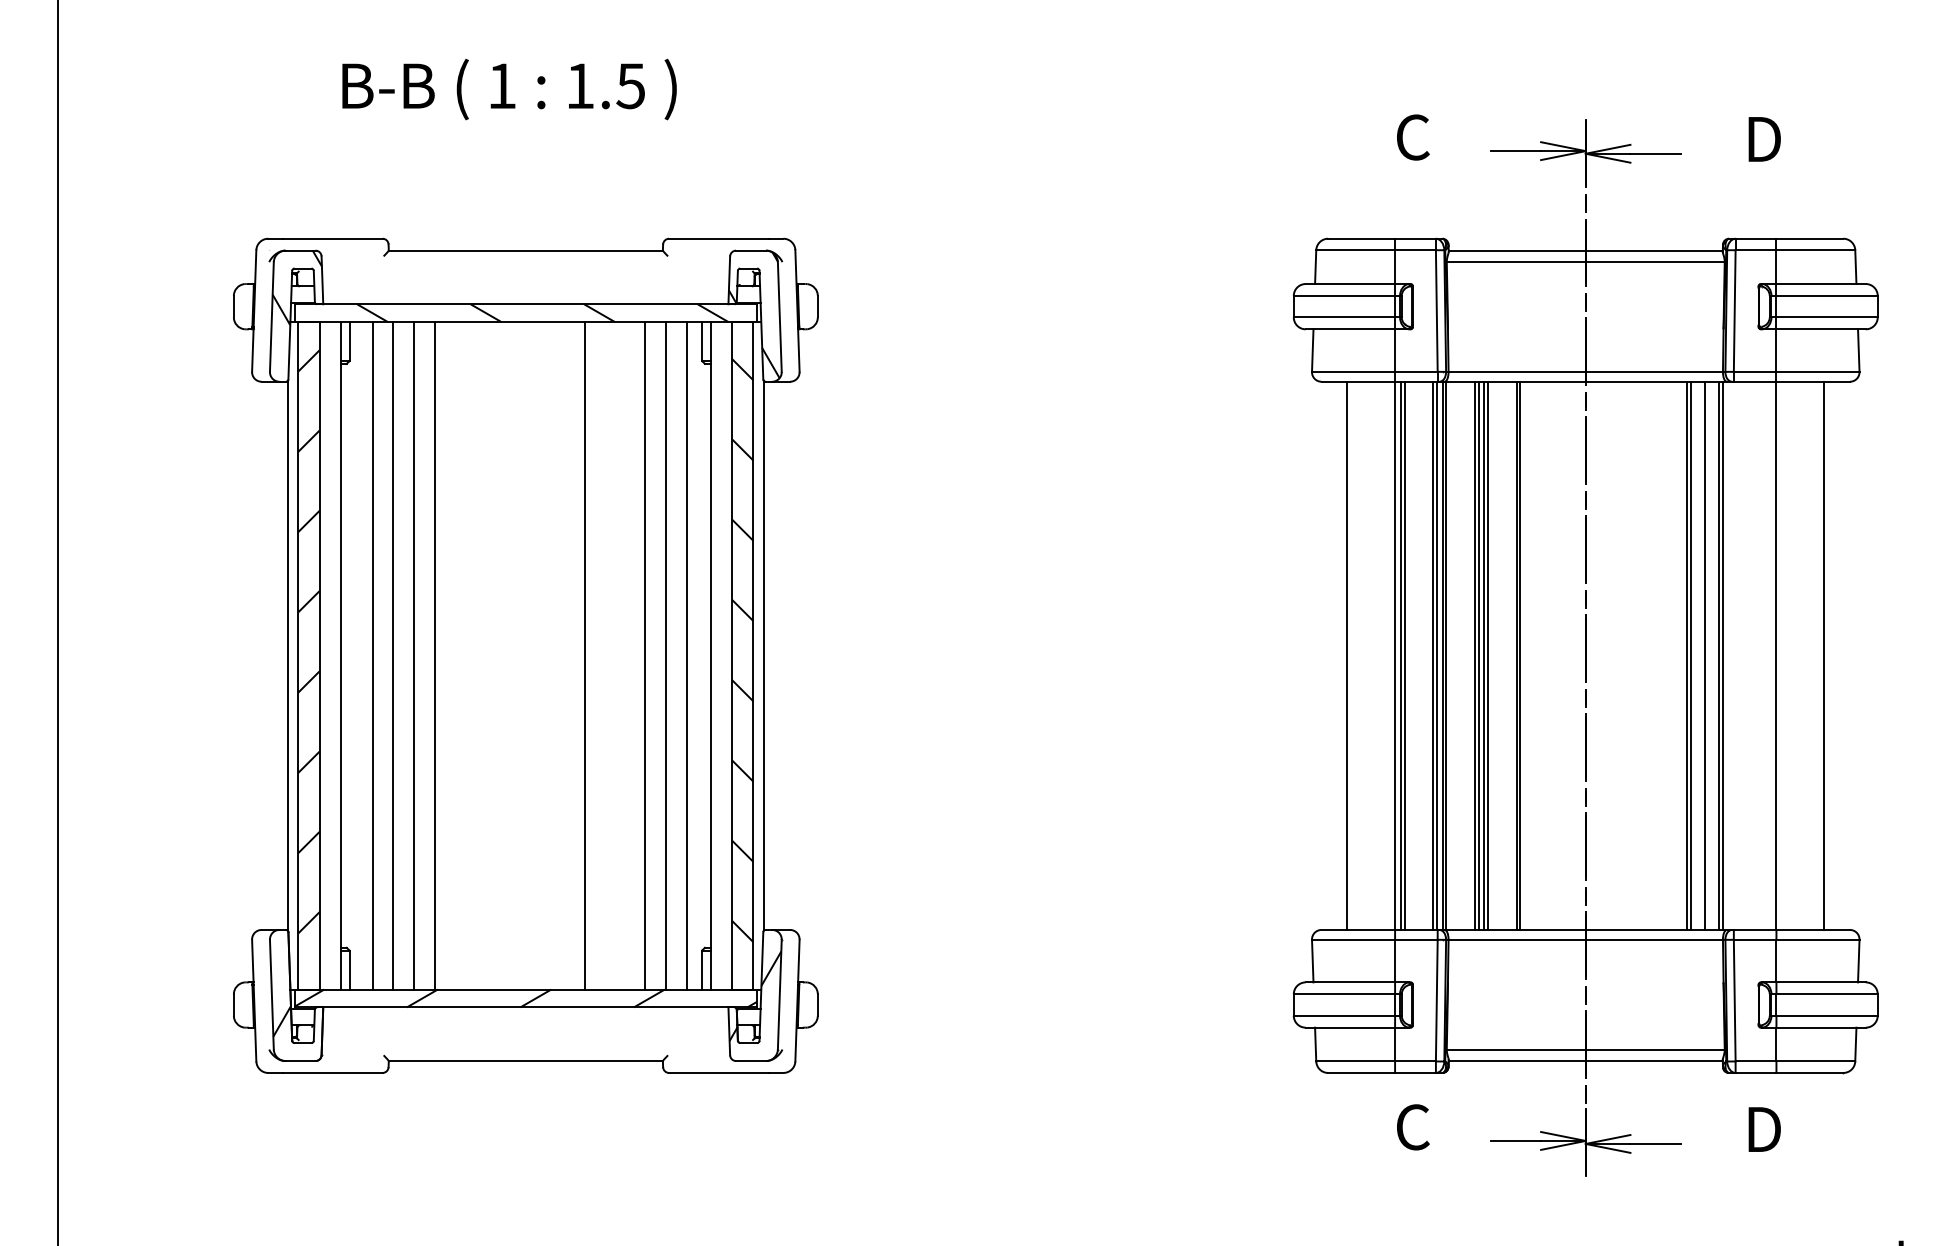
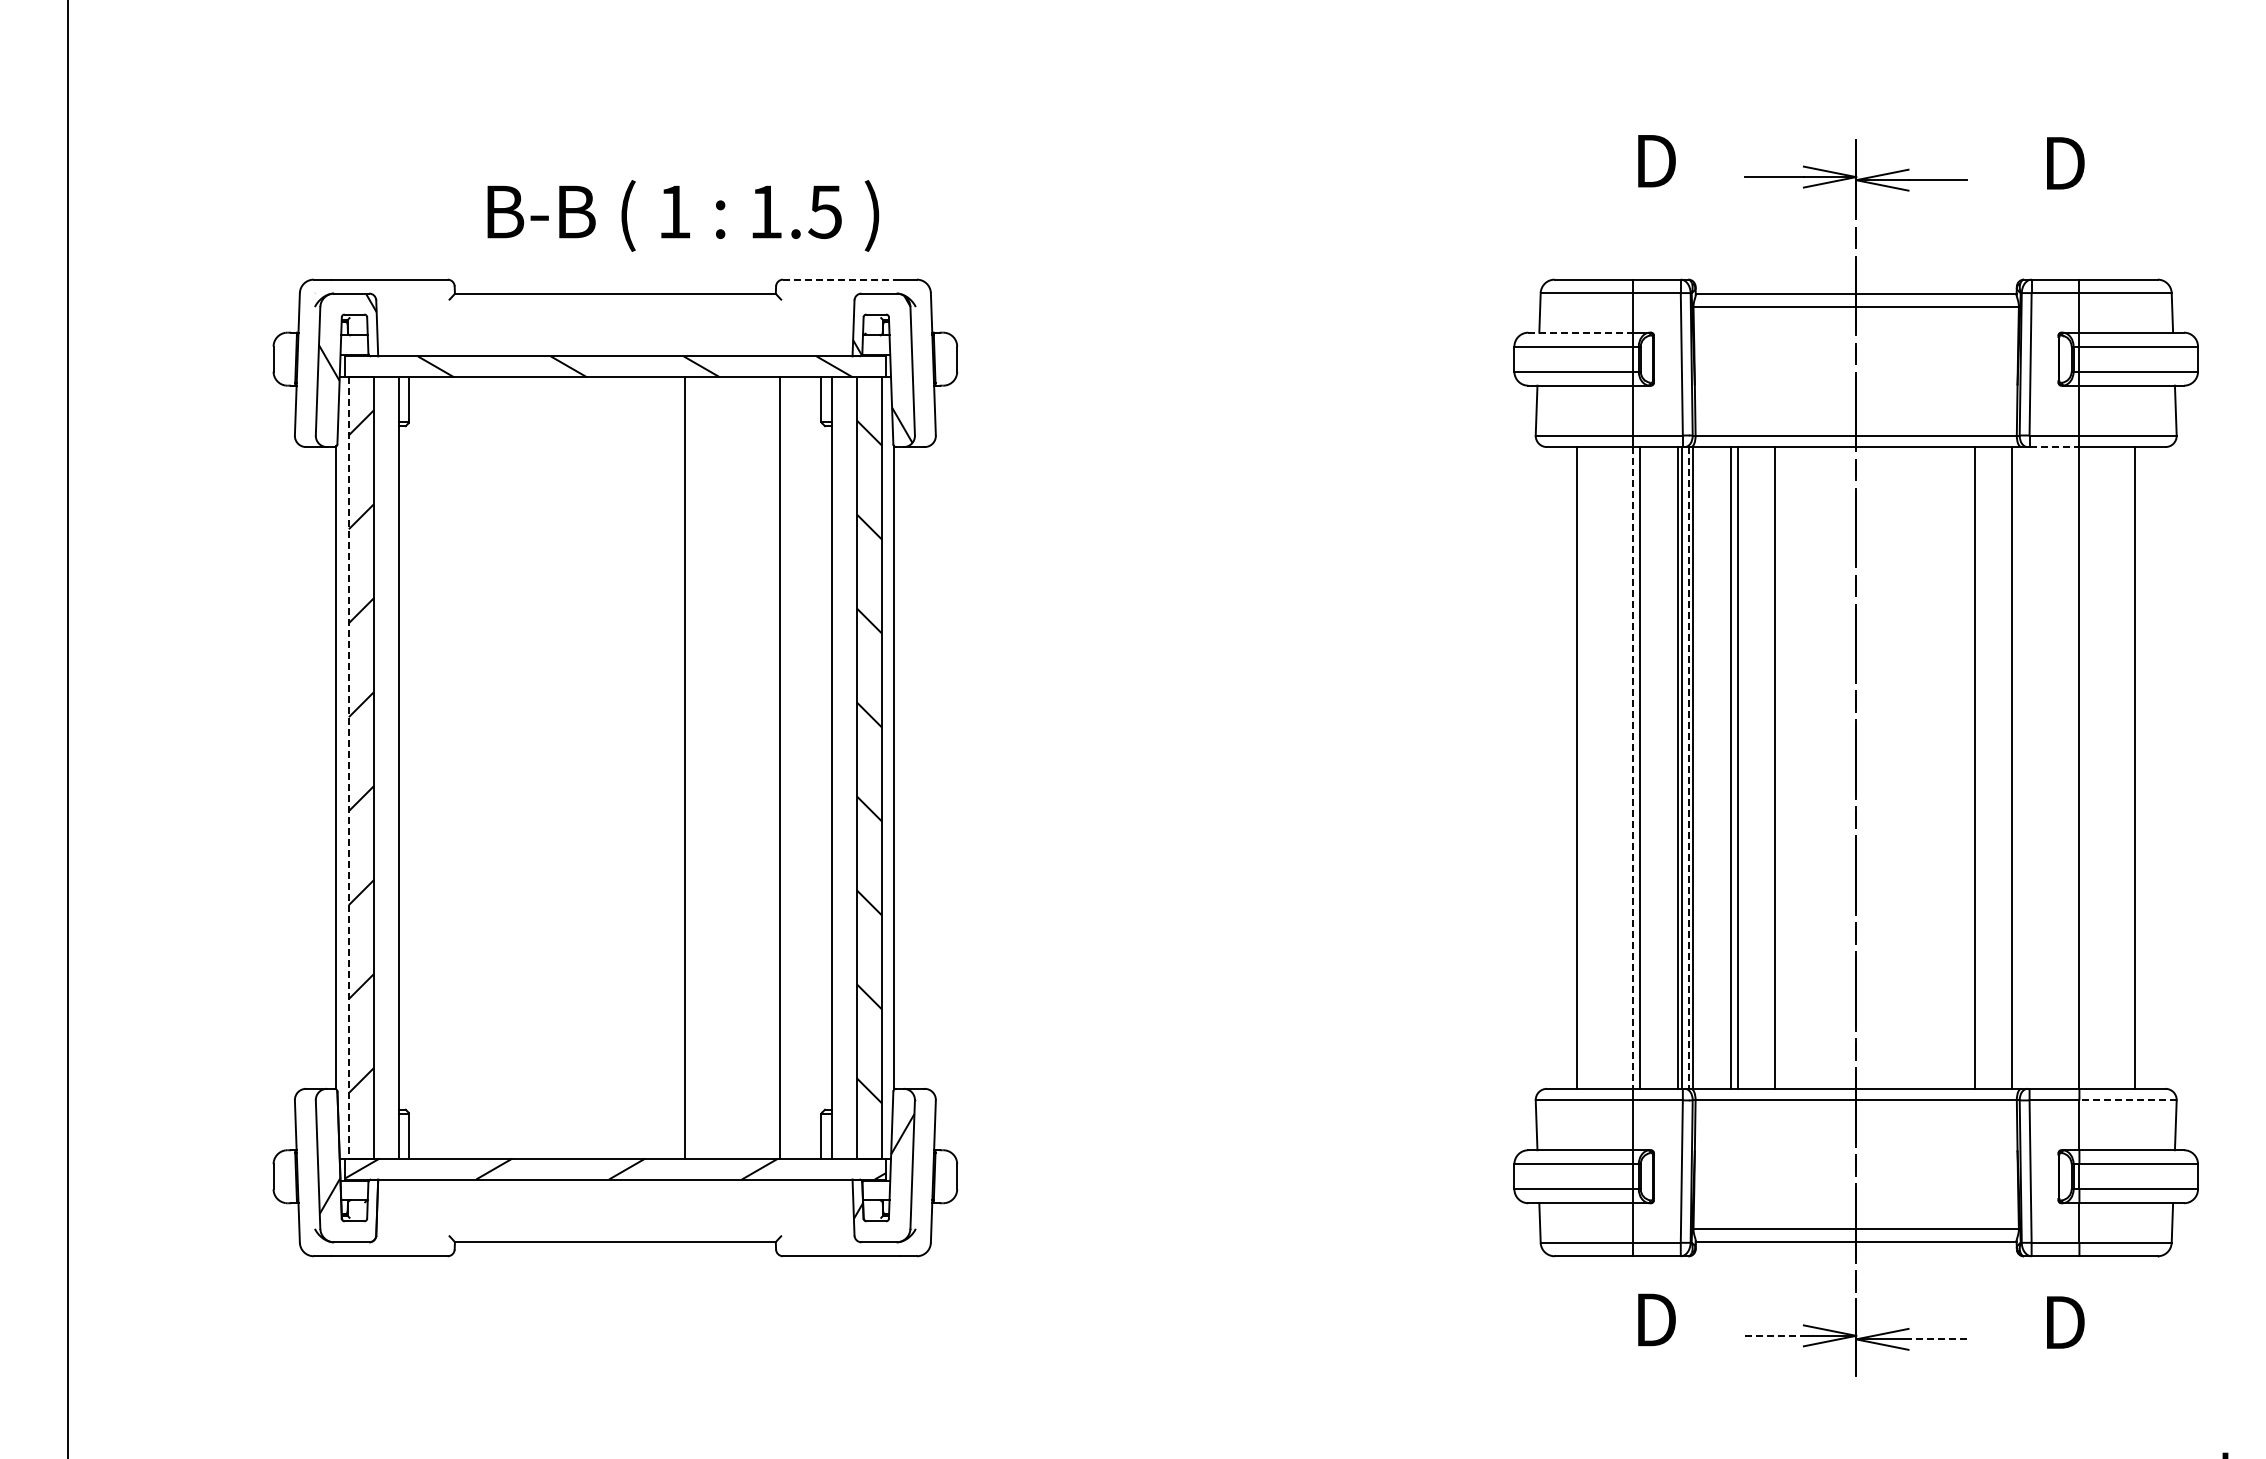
text: (509, 89) -> (683, 215), moved
text: (1414, 137) -> (1655, 161), C -> D
line: (718, 238) -> (840, 279), solid -> dashed
line: (1351, 283) -> (1581, 332), solid -> dashed
line: (1755, 382) -> (2054, 447), solid -> dashed
line: (297, 655) -> (348, 767), solid -> dashed
line: (373, 655) -> (436, 767), removed
line: (392, 655) -> (459, 767), removed
line: (414, 655) -> (484, 767), removed
line: (434, 655) -> (508, 767), removed
line: (644, 655) -> (754, 767), removed
line: (686, 655) -> (803, 767), removed
line: (1394, 655) -> (1632, 767), solid -> dashed
line: (1404, 655) -> (1644, 767), removed
line: (1442, 655) -> (1688, 767), solid -> dashed
line: (1474, 655) -> (1726, 767), removed
line: (1487, 655) -> (1741, 767), removed
line: (1520, 655) -> (1779, 767), removed
line: (1690, 655) -> (1978, 767), removed
line: (1704, 655) -> (1995, 767), removed
line: (1722, 655) -> (2016, 767), removed
line: (1818, 939) -> (2128, 1100), solid -> dashed
text: (1414, 1126) -> (1655, 1319), C -> D
line: (1516, 1140) -> (1775, 1335), solid -> dashed
line: (1655, 1144) -> (1937, 1339), solid -> dashed

